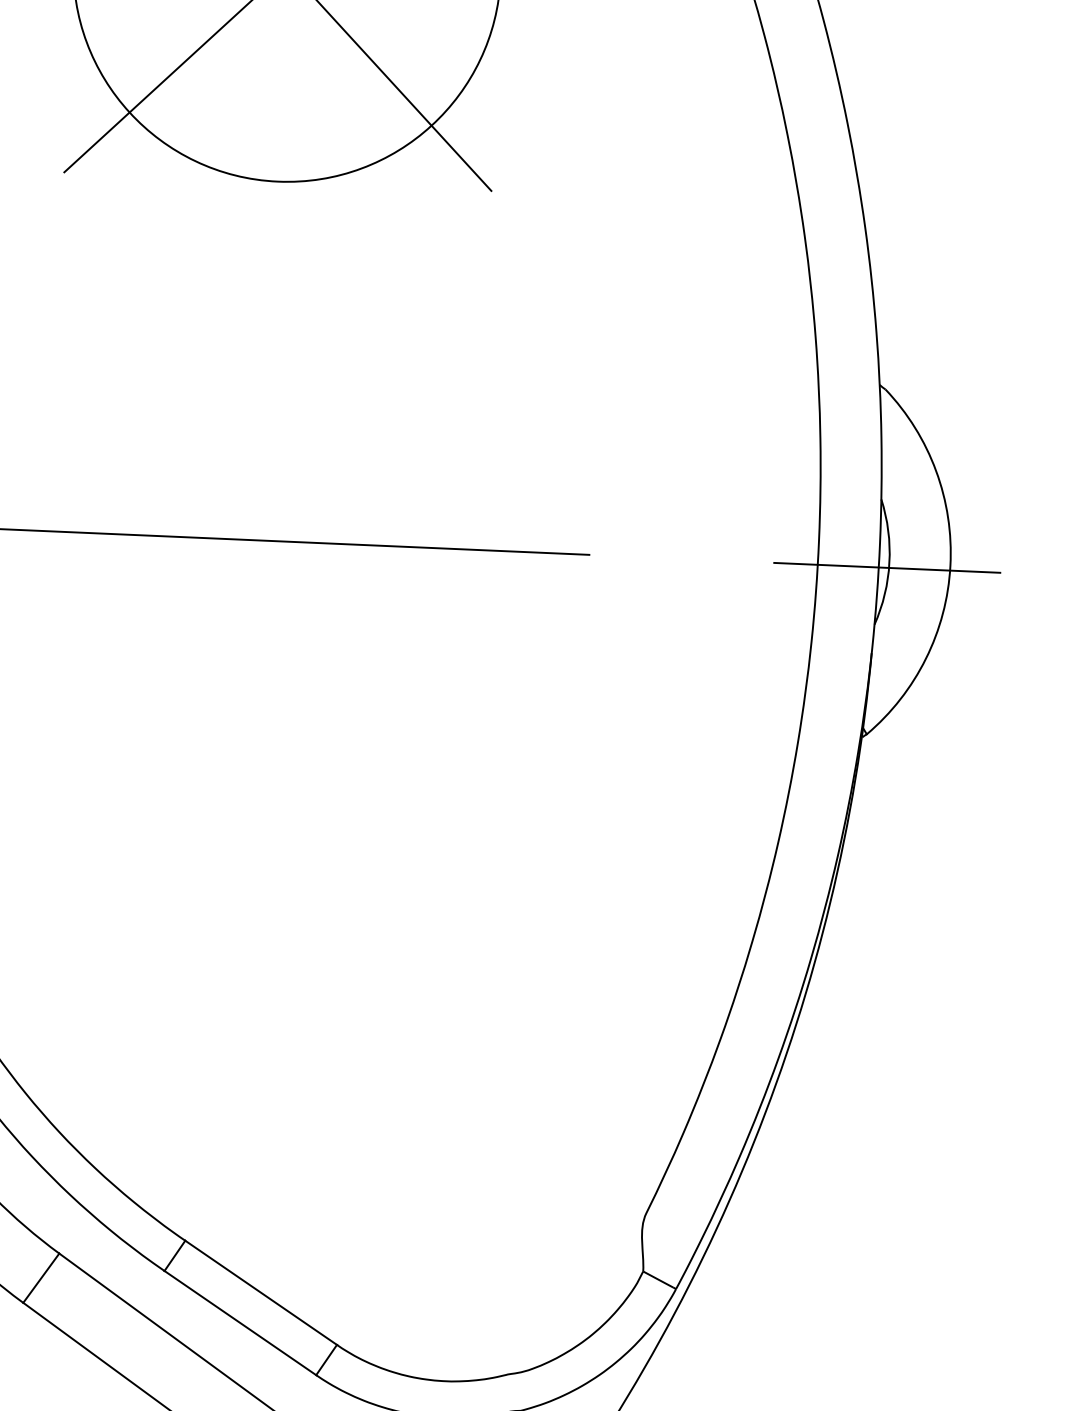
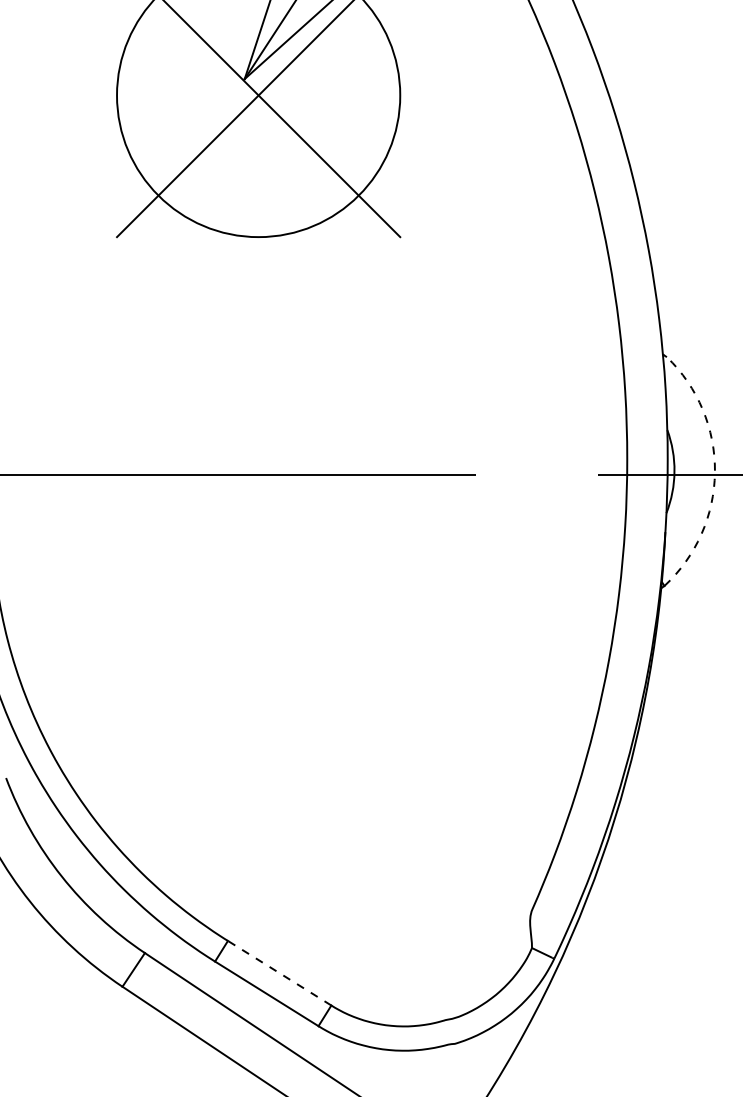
arc: (949, 566) -> (714, 472), solid -> dashed
line: (260, 1293) -> (279, 973), solid -> dashed

